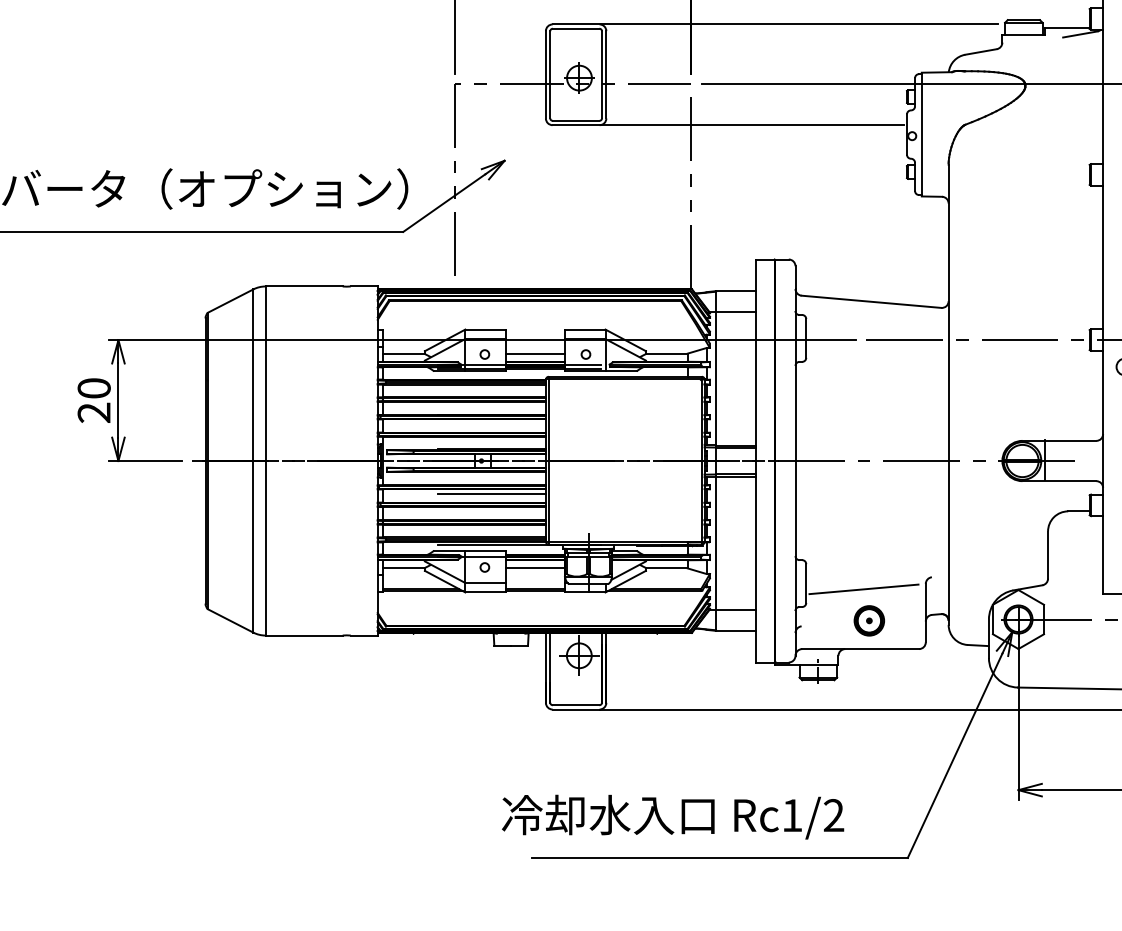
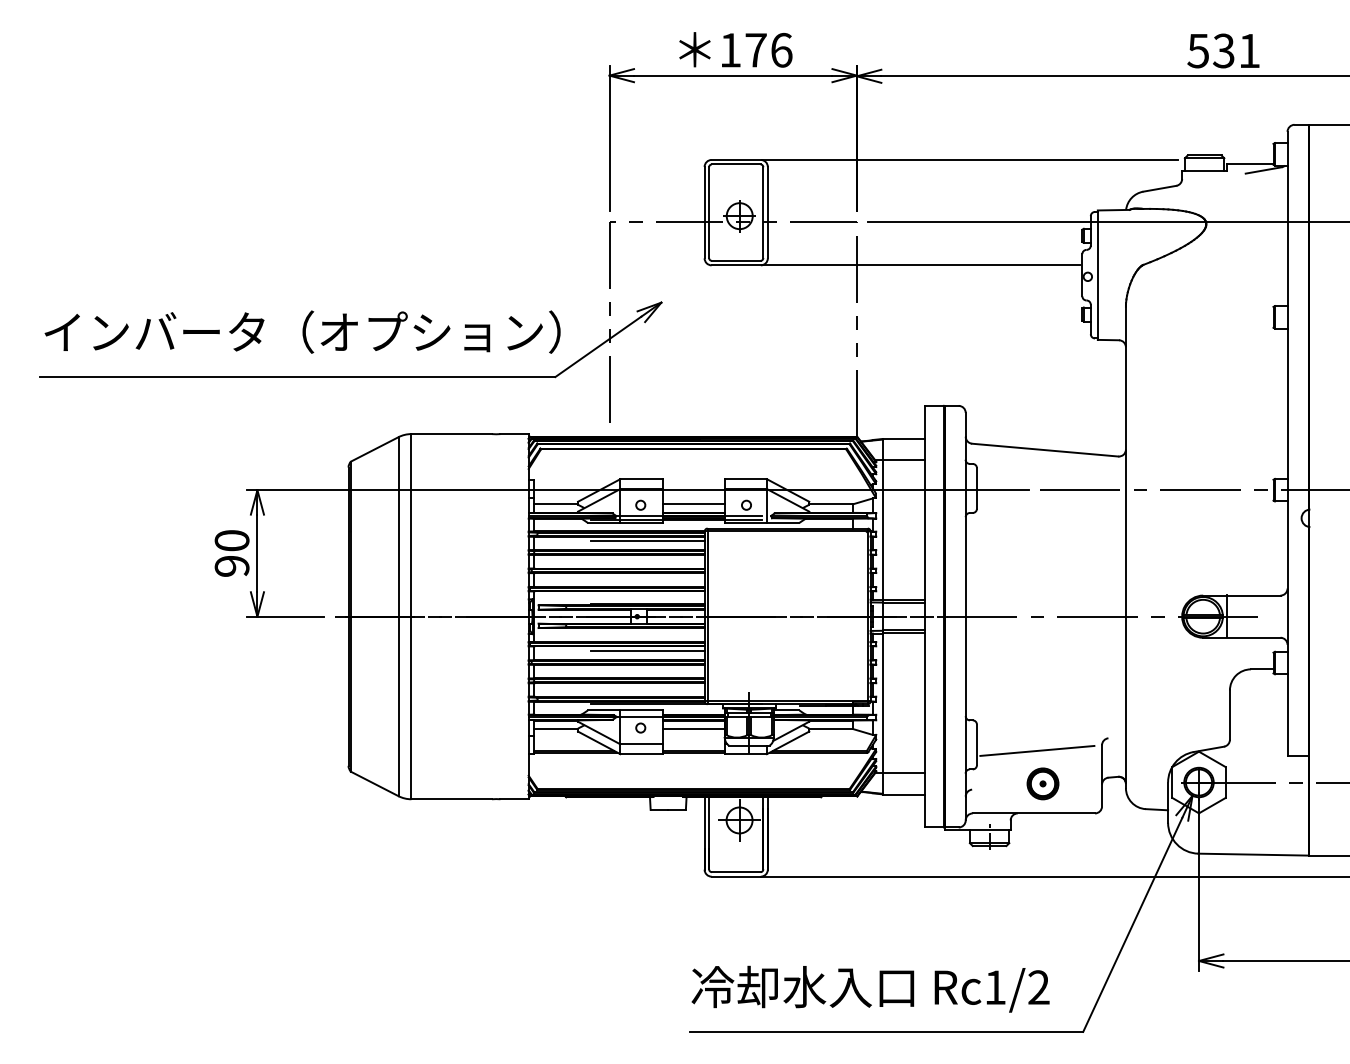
line: (491, 389) -> (647, 541), added
text: (94, 412) -> (232, 565), 20 -> 90
text: (672, 816) -> (870, 988), moved

